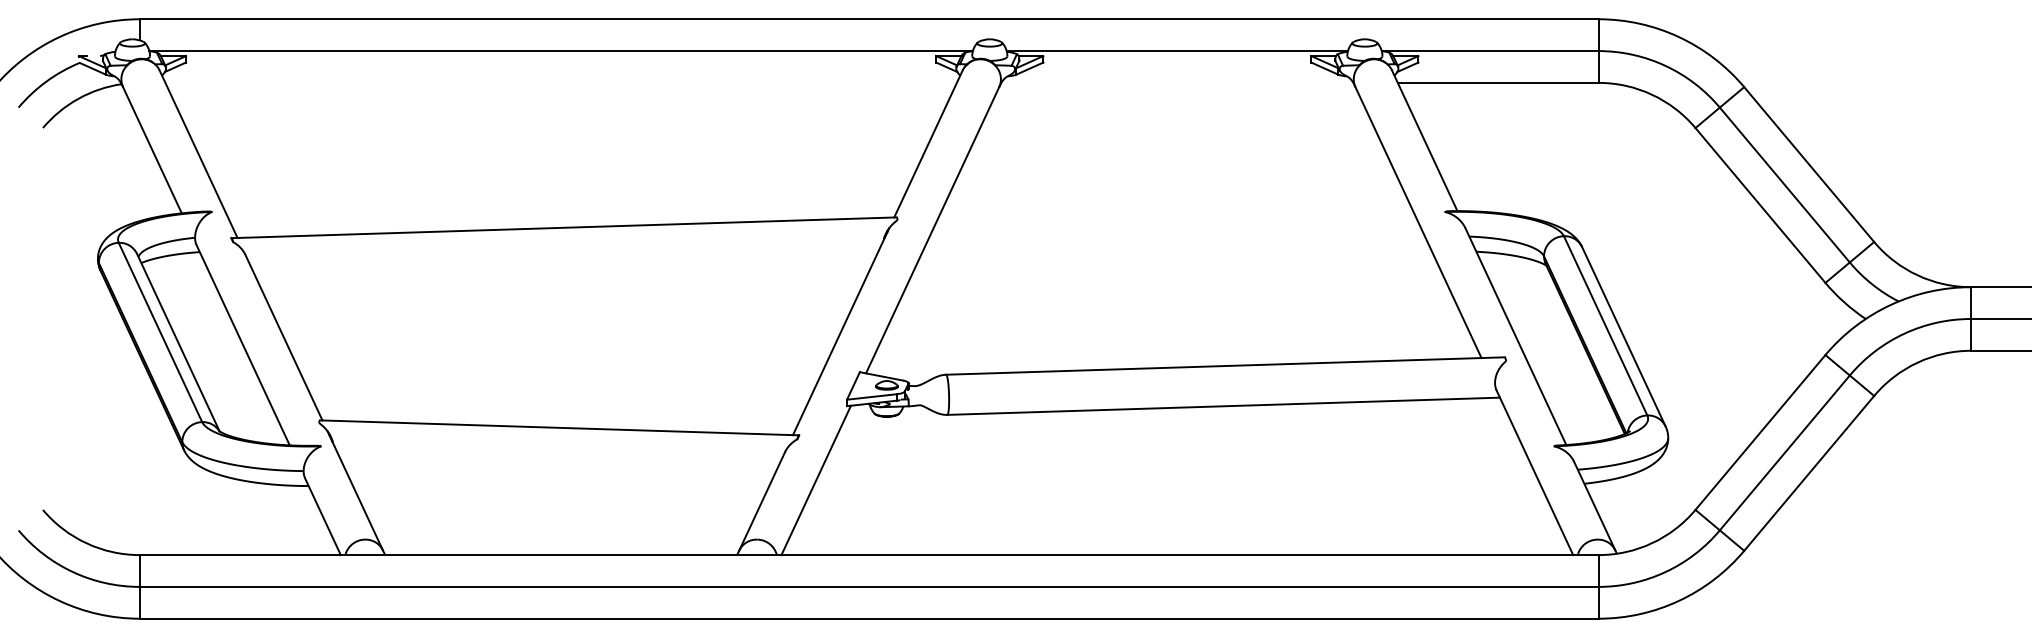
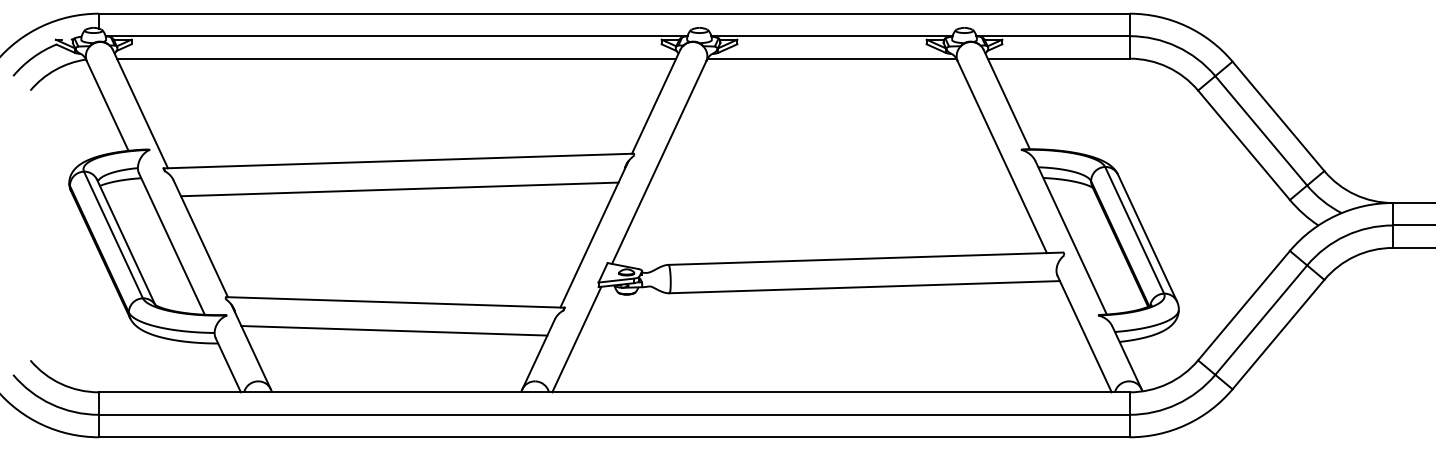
line: (560, 82) -> (396, 58), added
line: (1177, 82) -> (832, 58), added
line: (565, 267) -> (399, 189), added
line: (557, 467) -> (394, 330), added

